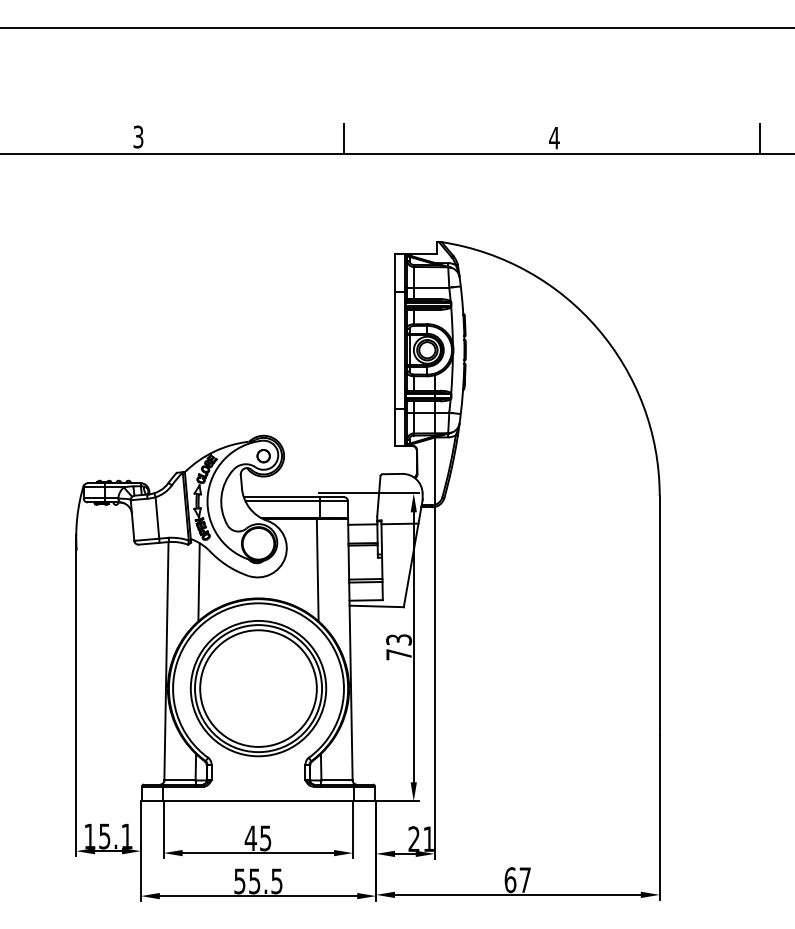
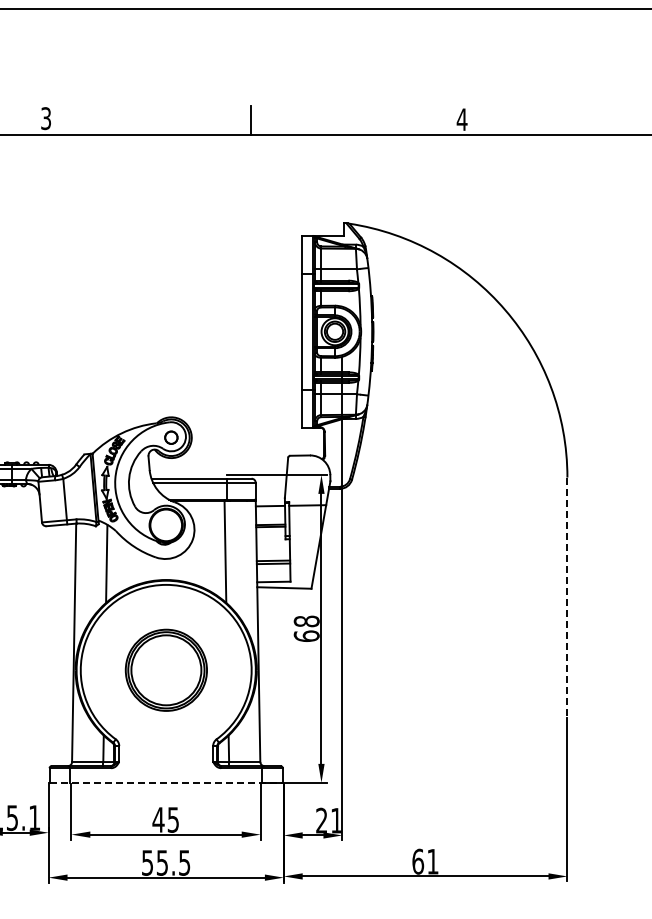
line: (659, 615) -> (567, 597), solid -> dashed
text: (399, 647) -> (307, 629), 73 -> 68
part: (258, 688) -> (166, 670), size x0.6
line: (258, 801) -> (166, 783), solid -> dashed
text: (524, 879) -> (432, 861), 67 -> 61

